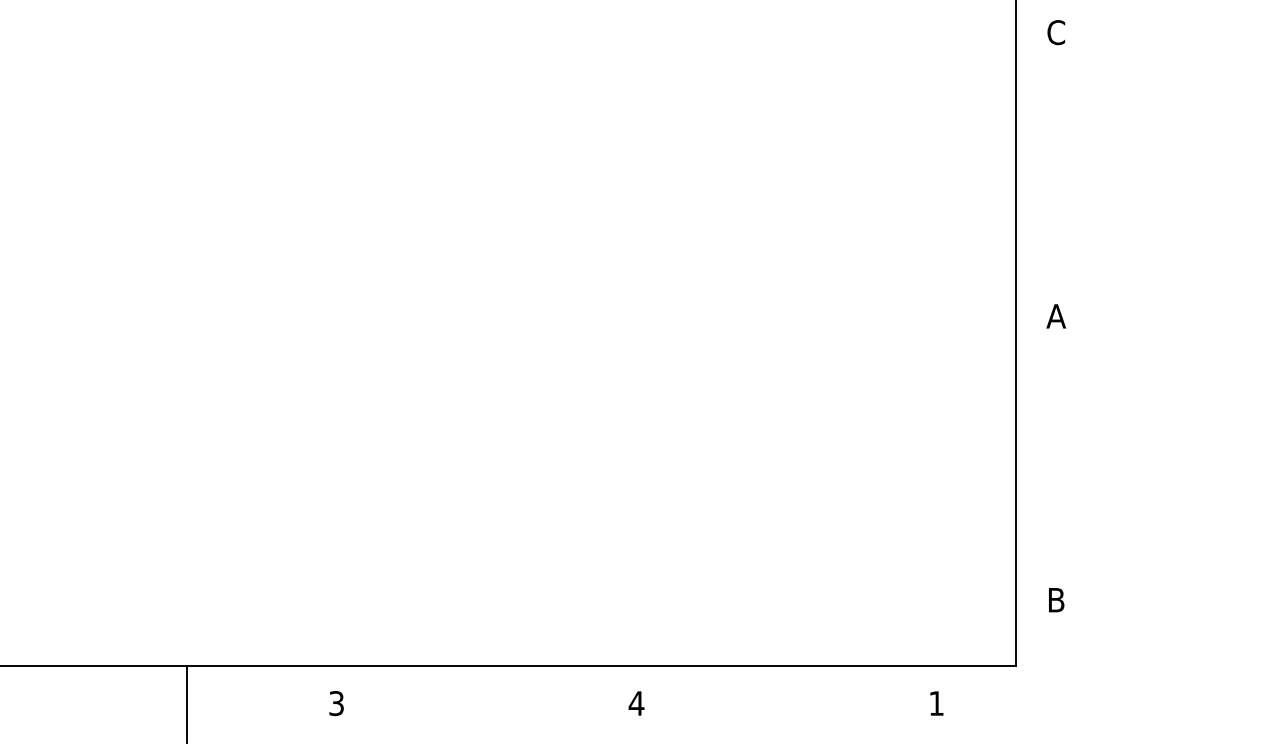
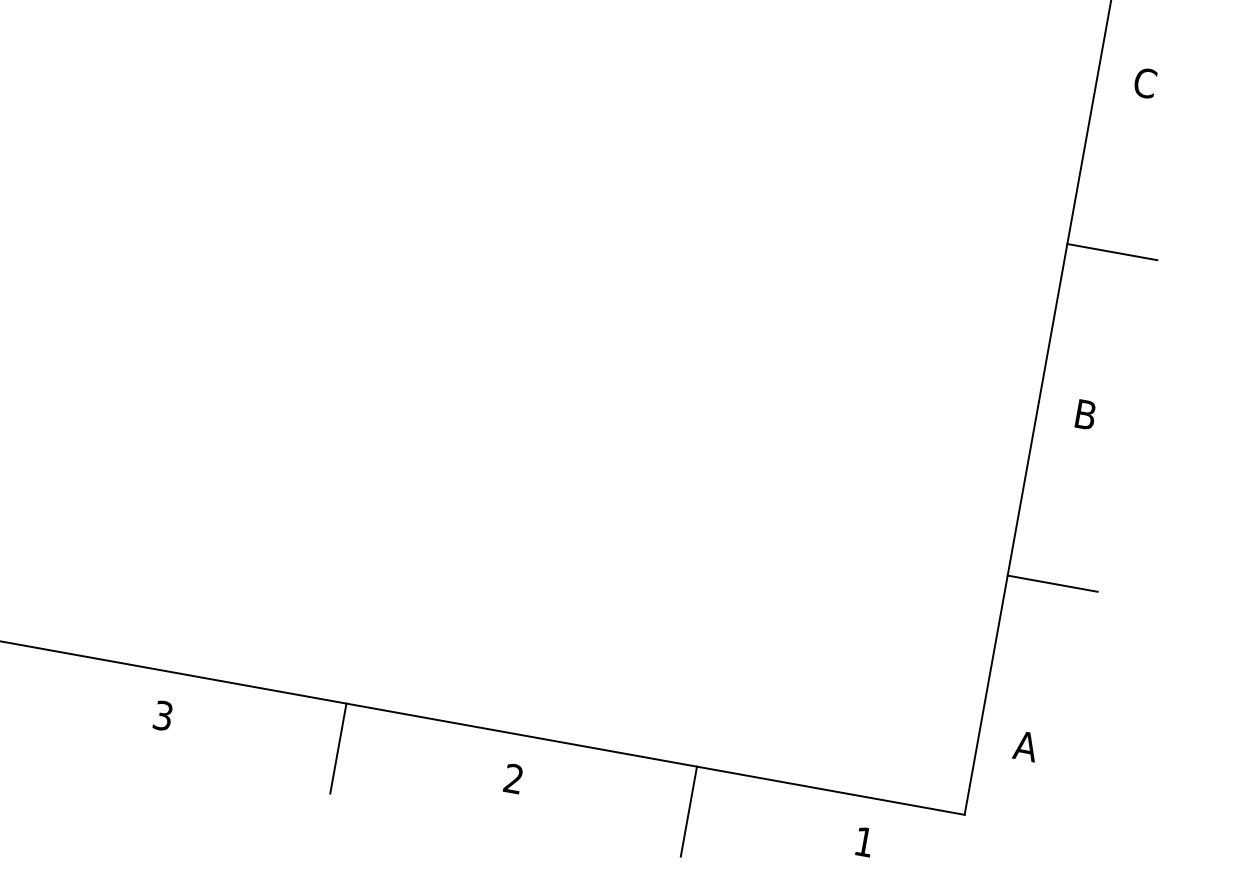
line: (1053, 177) -> (1111, 251), added
text: (1056, 316) -> (1085, 414), A -> B
line: (1053, 461) -> (1051, 583), added
text: (1055, 600) -> (1024, 746), B -> A
text: (636, 703) -> (513, 778), 4 -> 2
line: (486, 704) -> (338, 748), added
line: (786, 704) -> (688, 811), added

